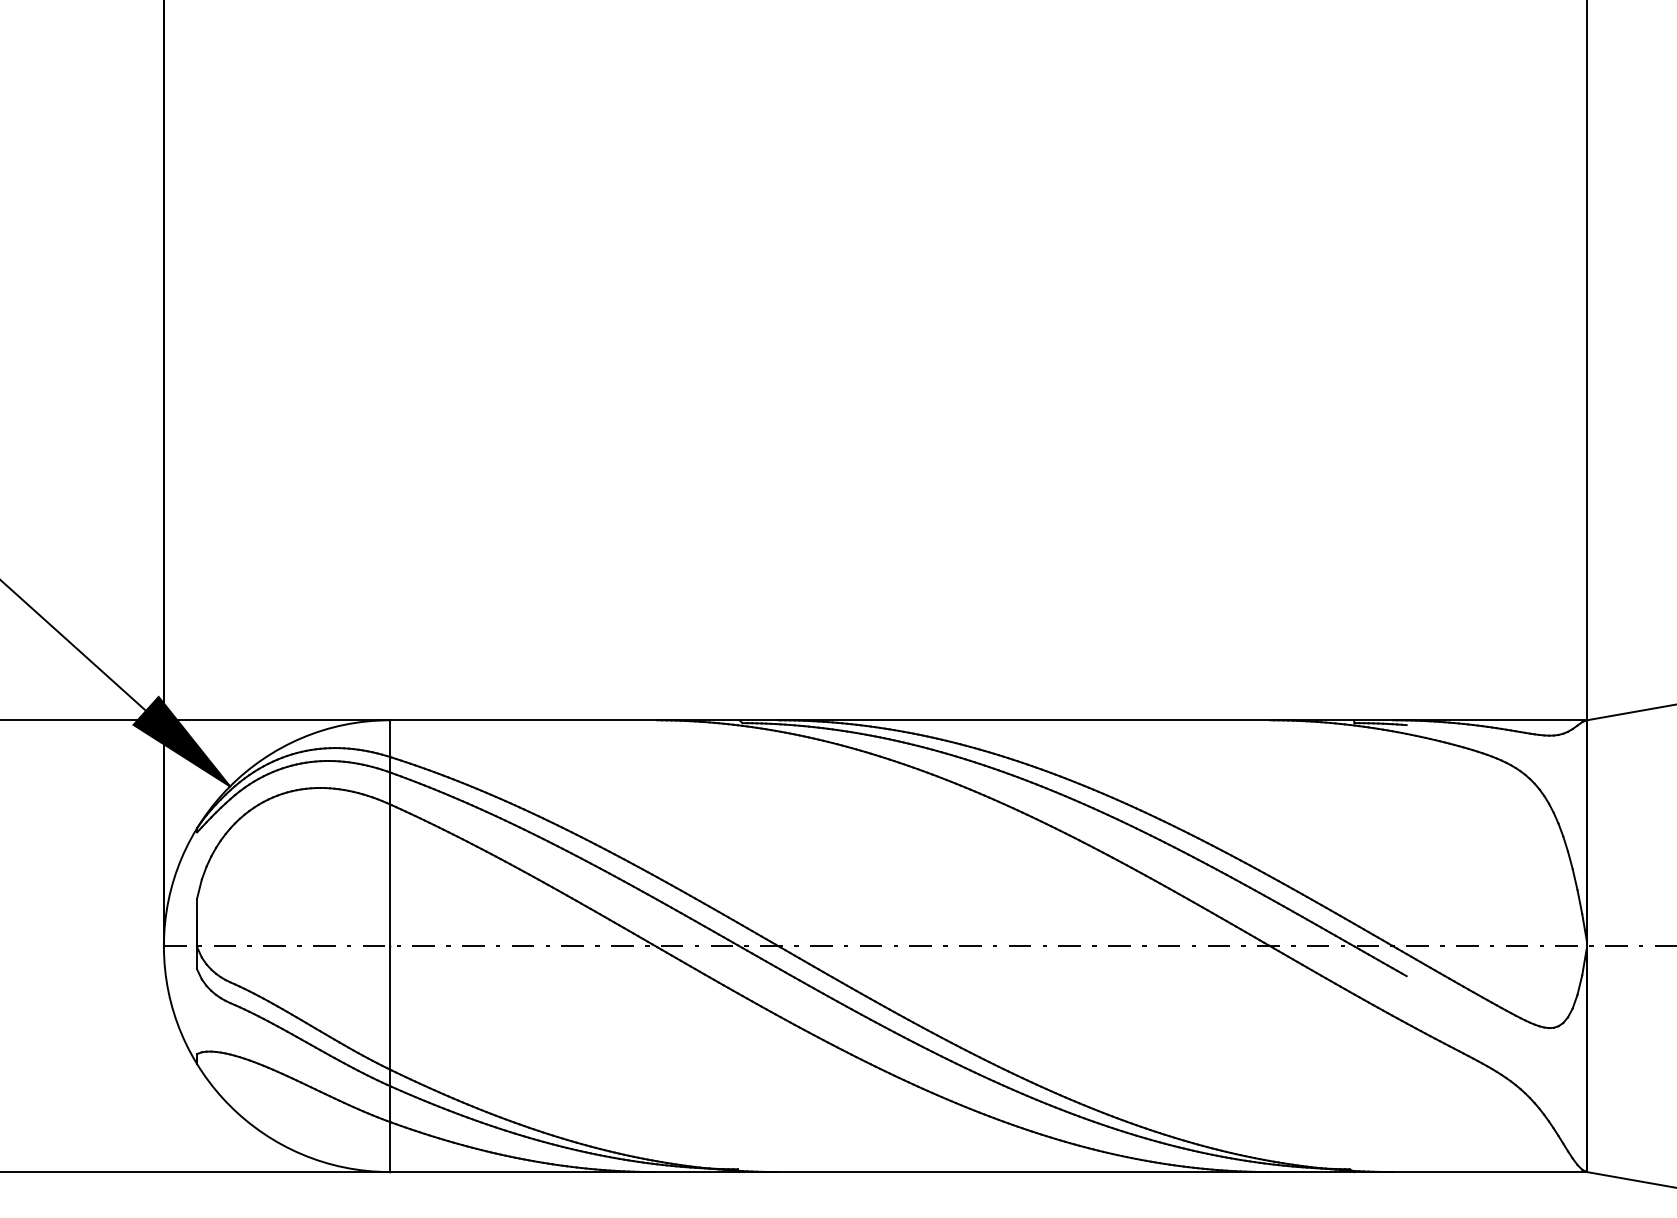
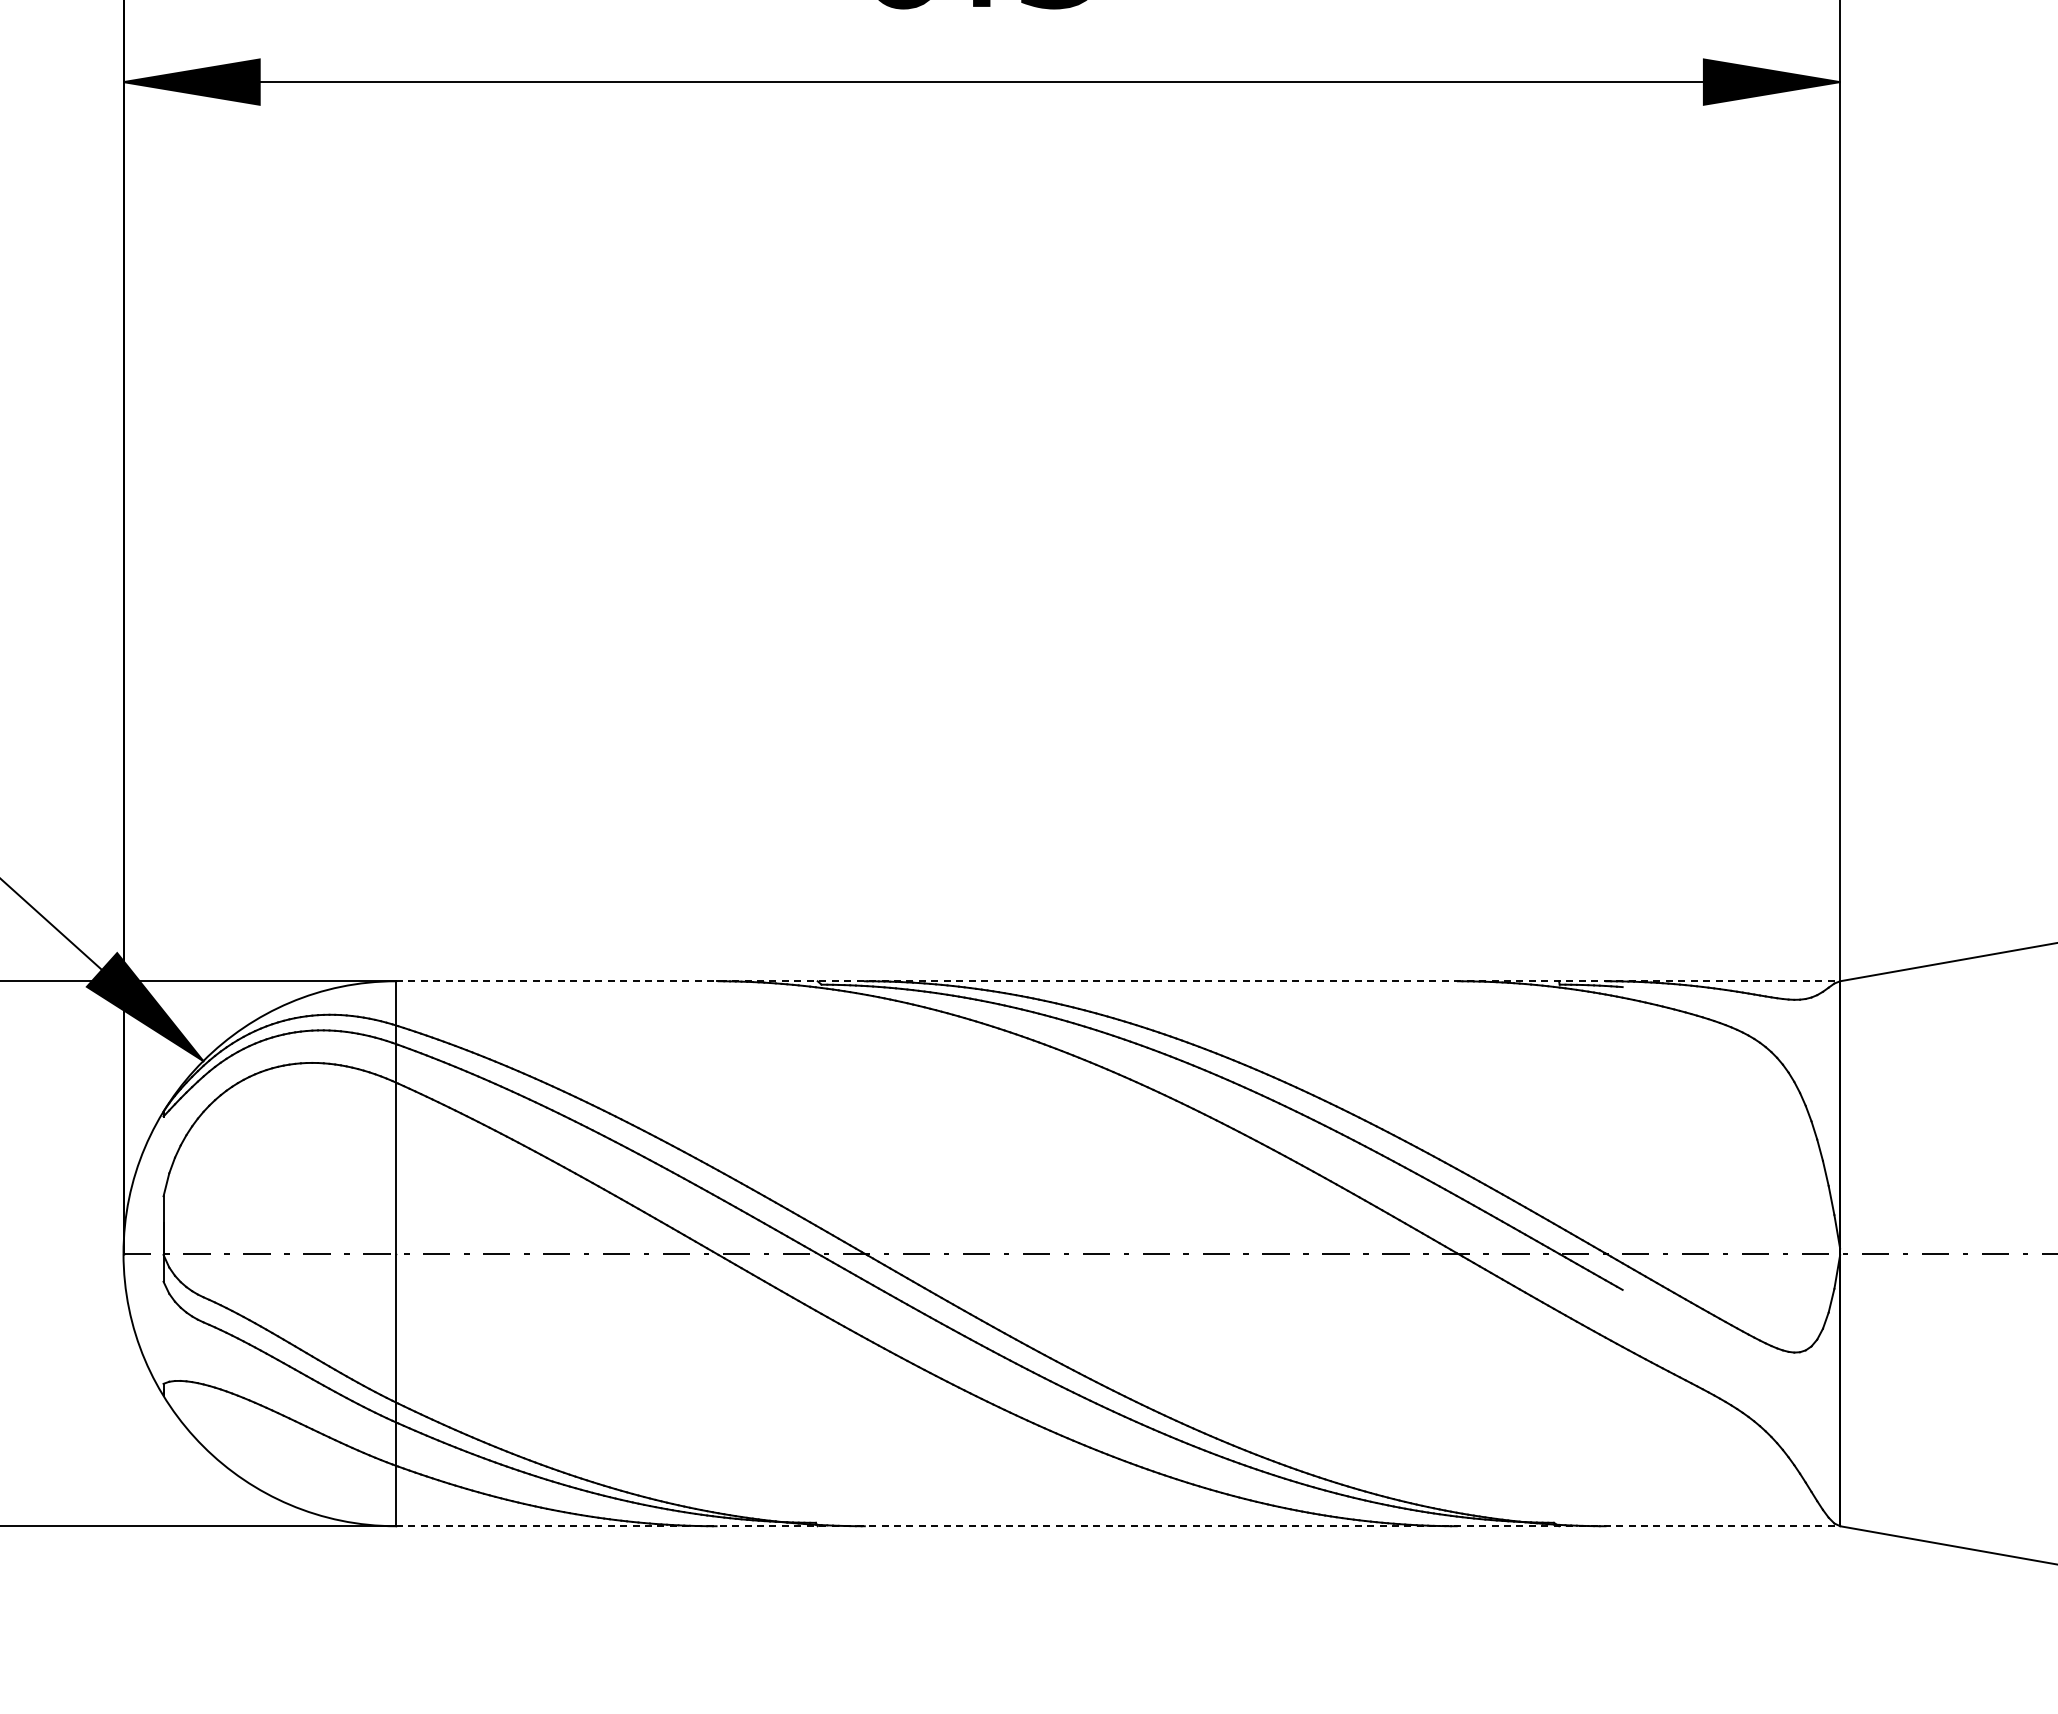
line: (988, 720) -> (1118, 981), solid -> dashed
line: (988, 1172) -> (1118, 1526), solid -> dashed

